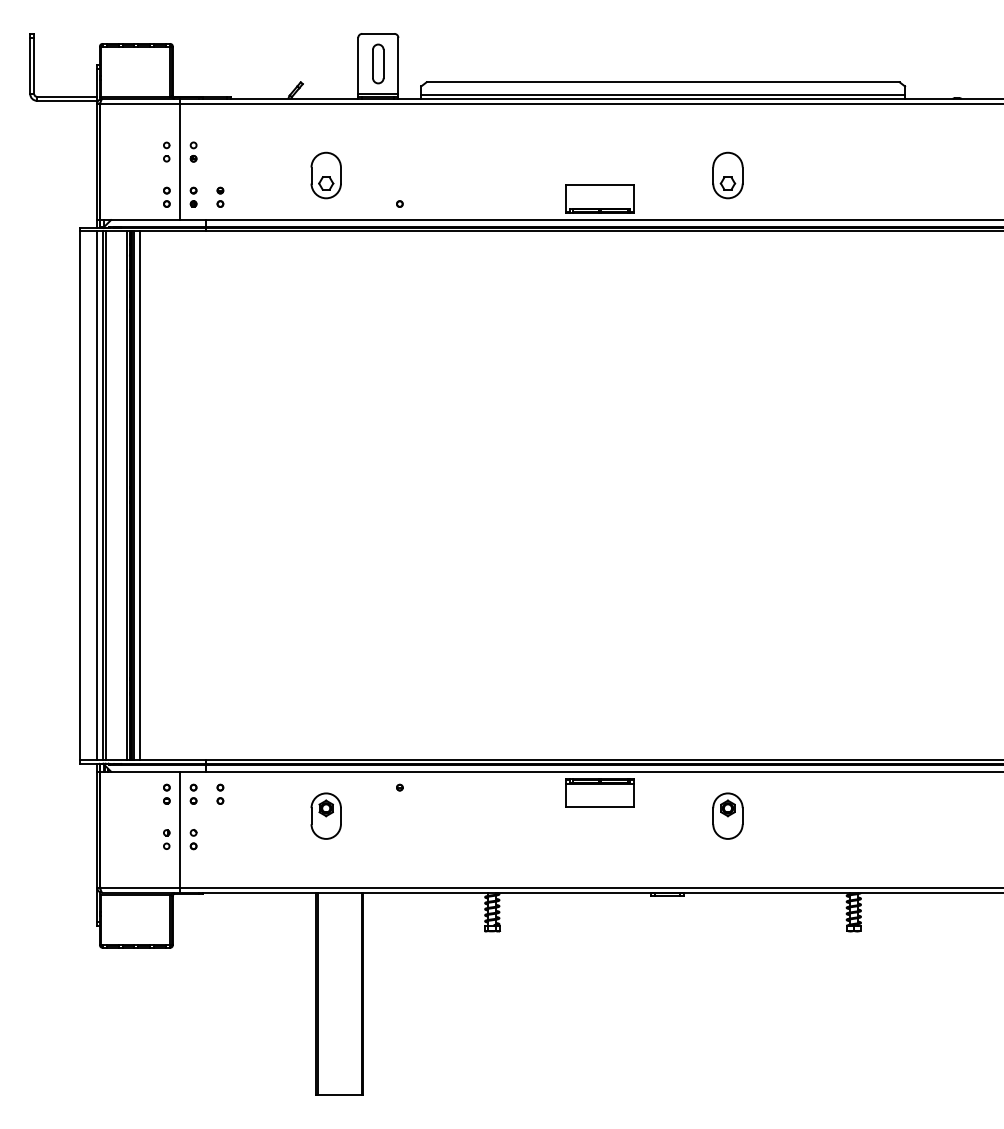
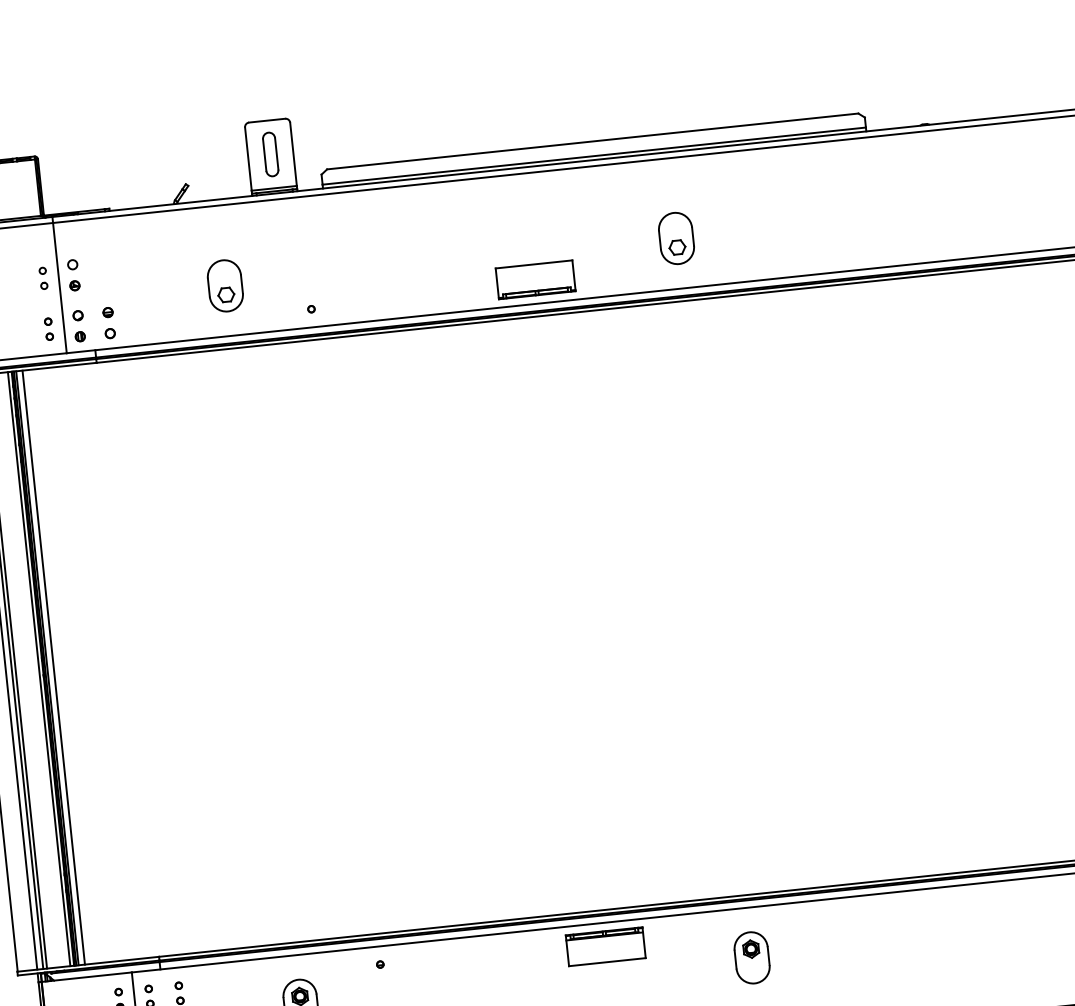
part: (193, 151) -> (73, 274), size x1.4
part: (193, 196) -> (78, 325), size x1.4
part: (220, 196) -> (109, 321), size x1.4

